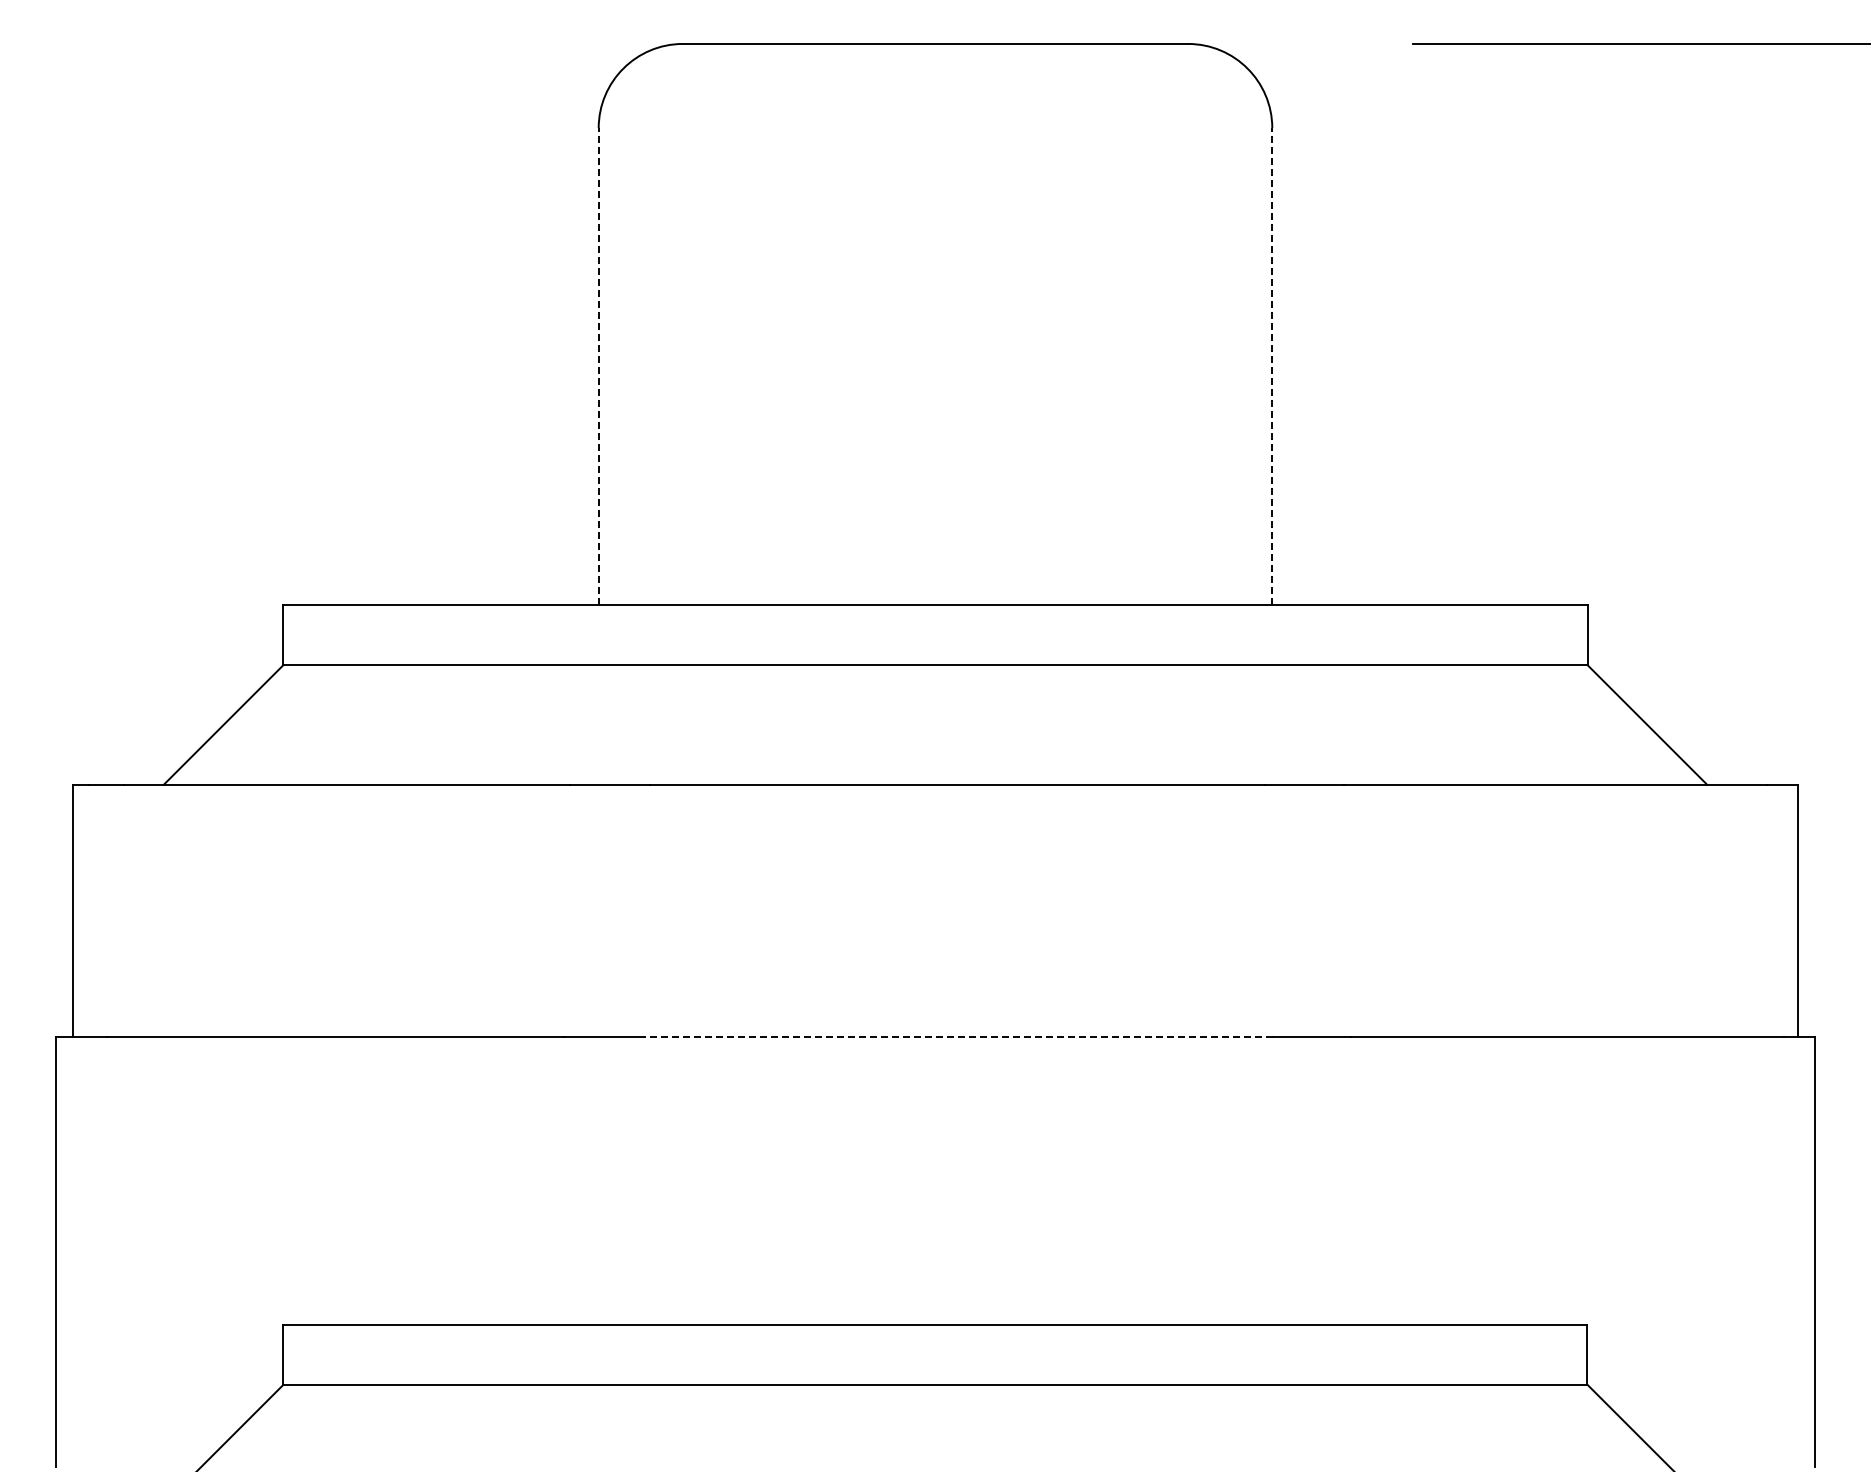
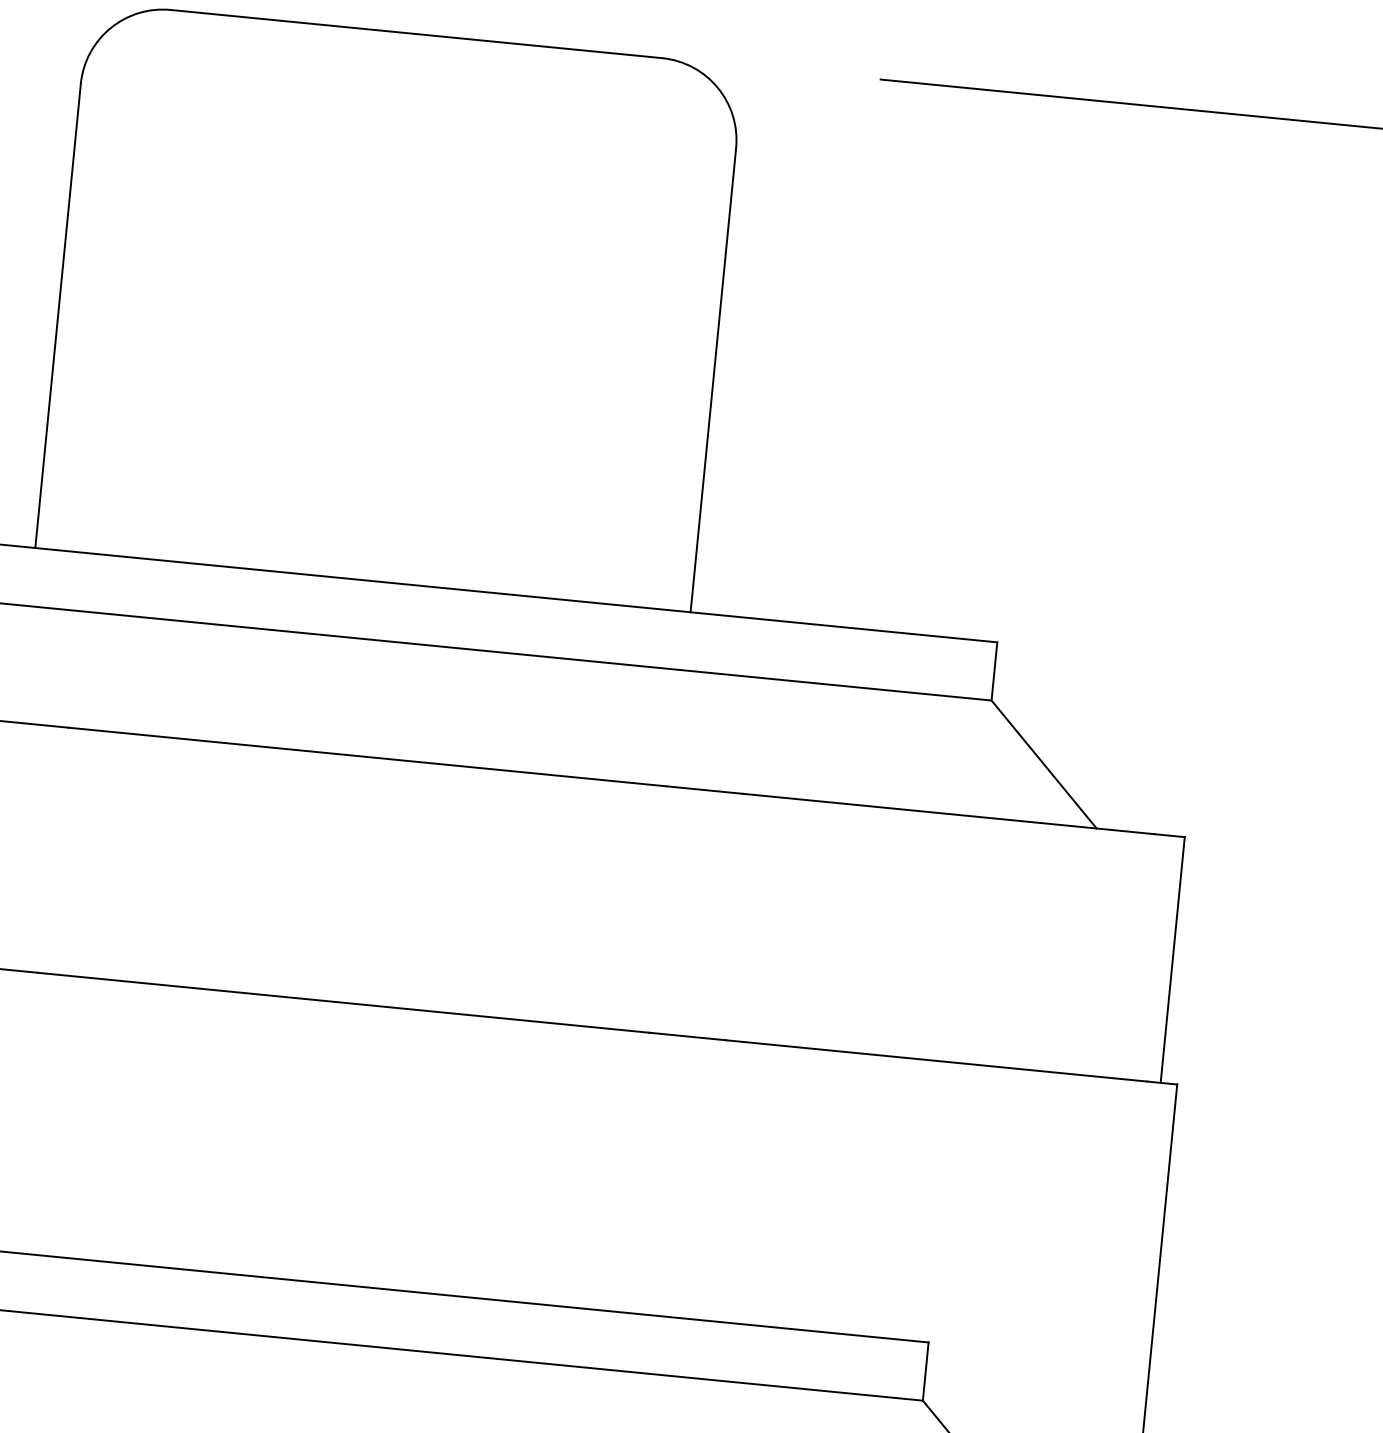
line: (598, 366) -> (57, 315), dashed -> solid
line: (1272, 366) -> (713, 380), dashed -> solid
line: (957, 1037) -> (343, 1002), dashed -> solid

